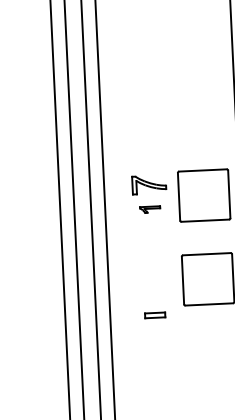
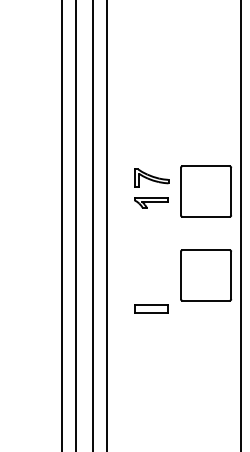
part: (150, 209) -> (151, 202), size x1.67
part: (155, 314) -> (151, 308), size x1.67

